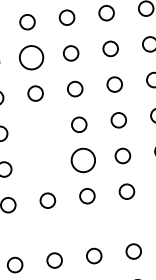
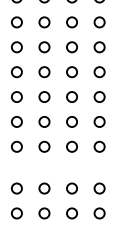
circle: (31, 58) -> (44, 47), size x0.62
circle: (39, 128) -> (44, 96), added
circle: (82, 159) -> (71, 121), size x0.62
circle: (43, 164) -> (44, 121), added

